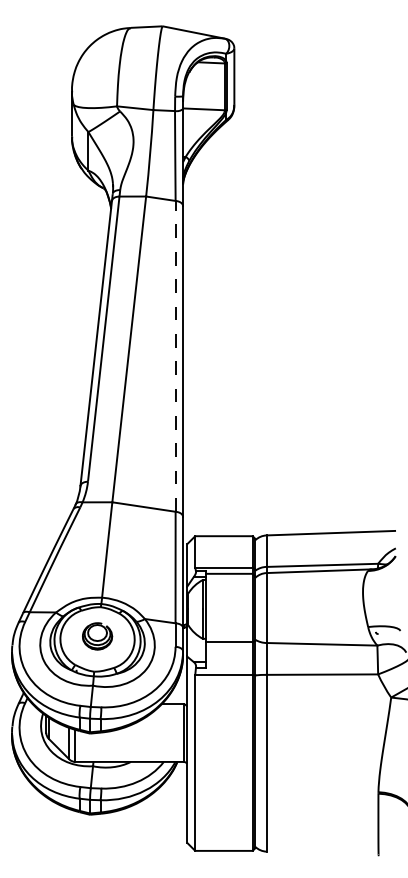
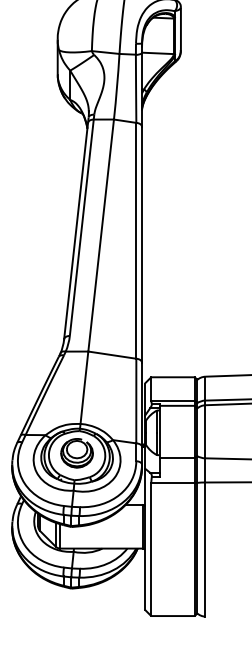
line: (175, 355) -> (136, 240), dashed -> solid
part: (97, 636) -> (77, 453), size x1.43

